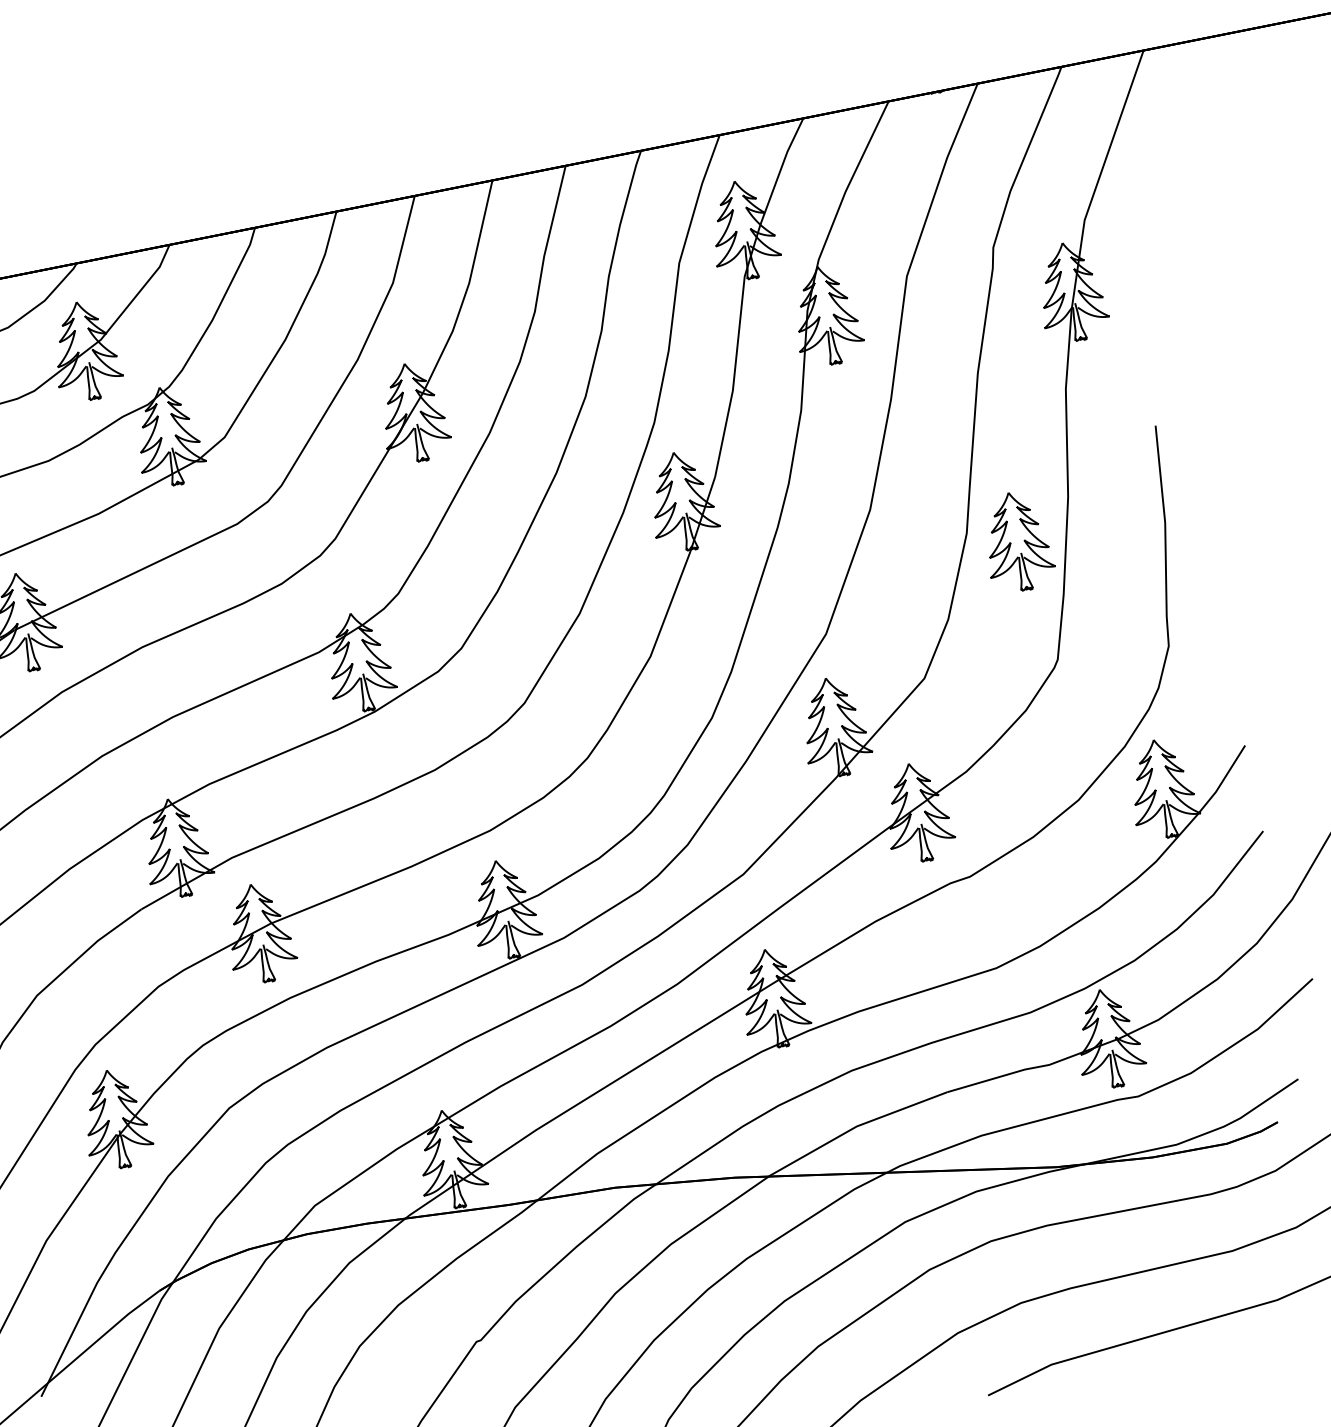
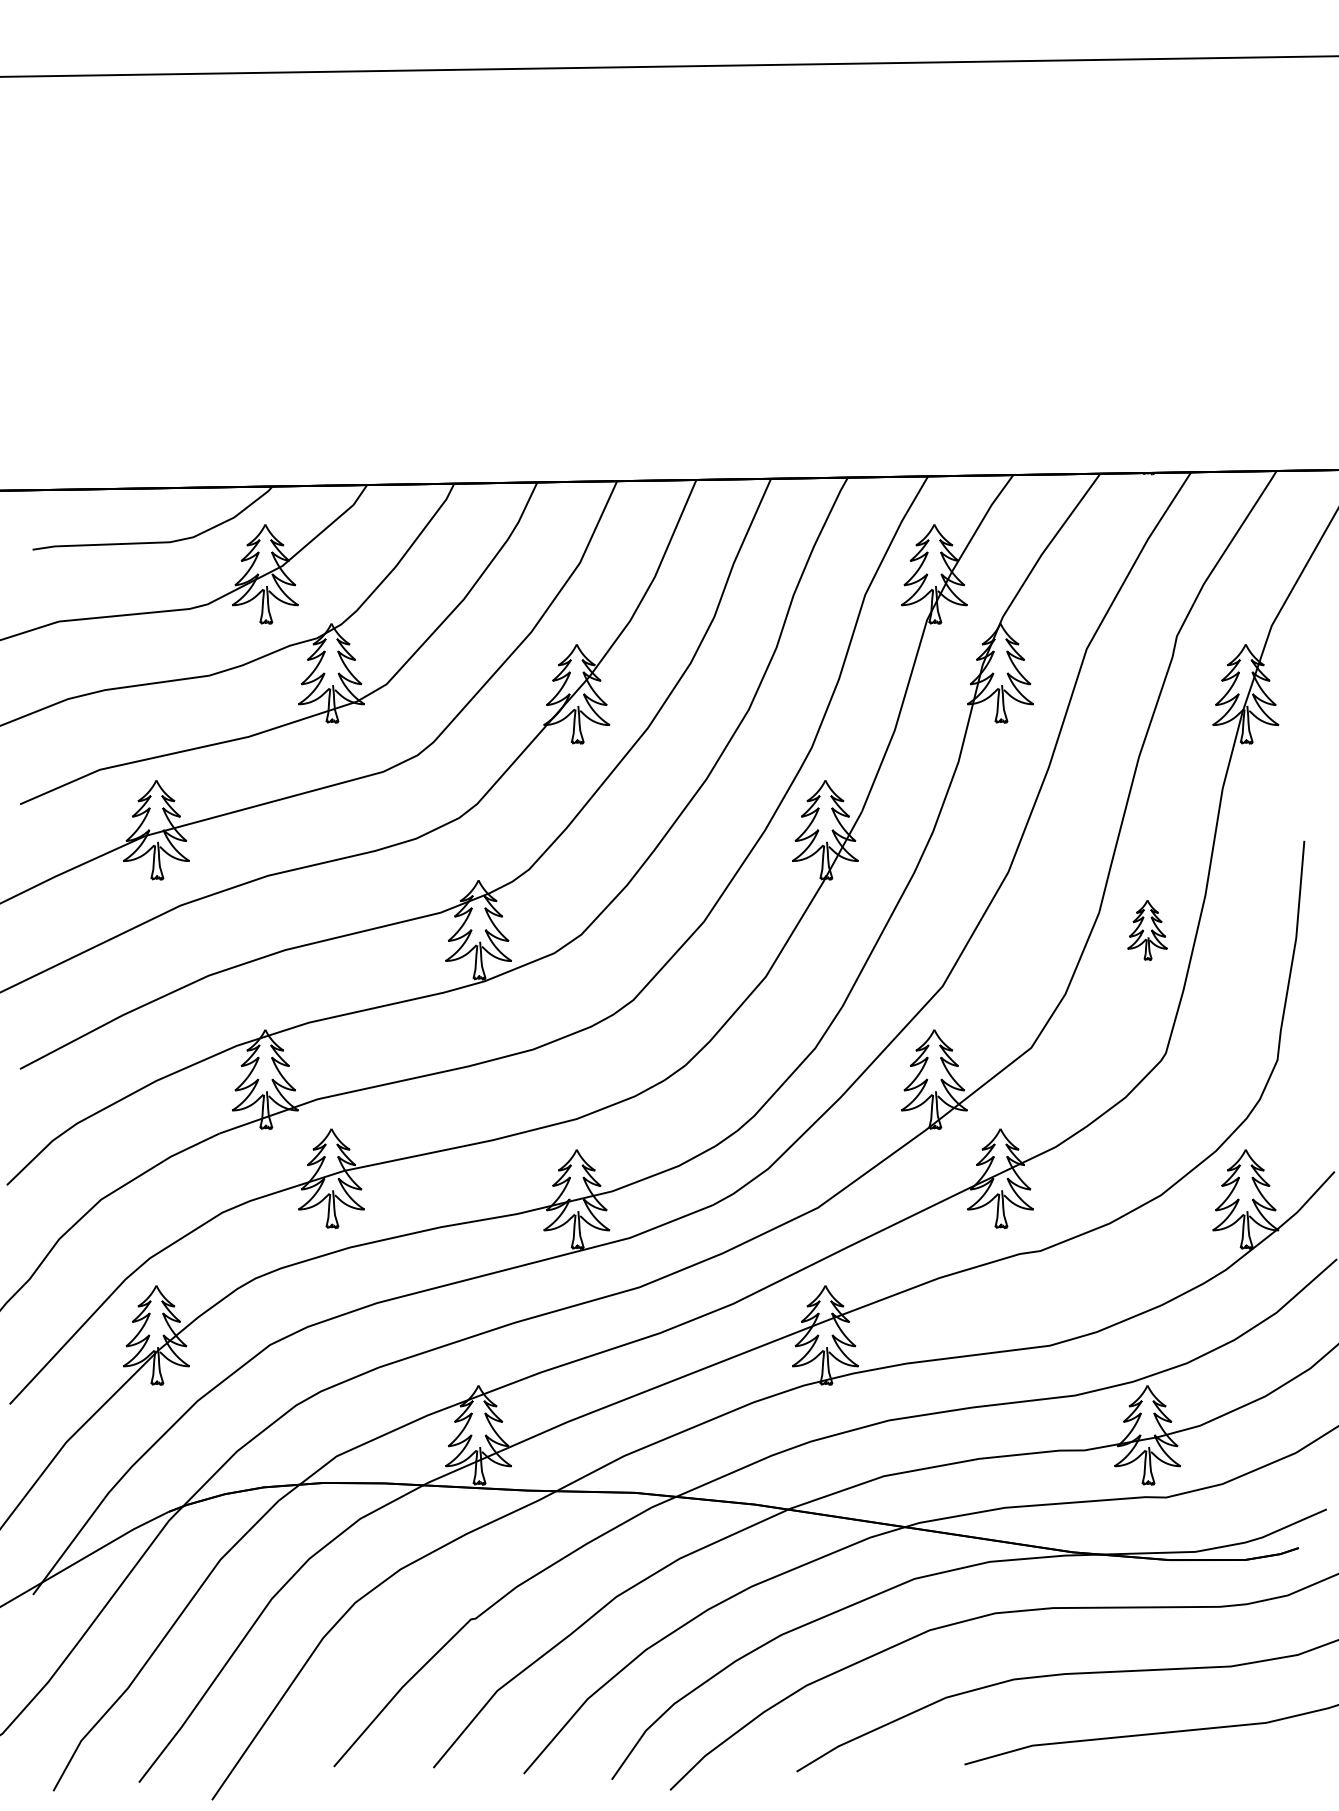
part: (1017, 542) -> (1147, 930), size x0.6

